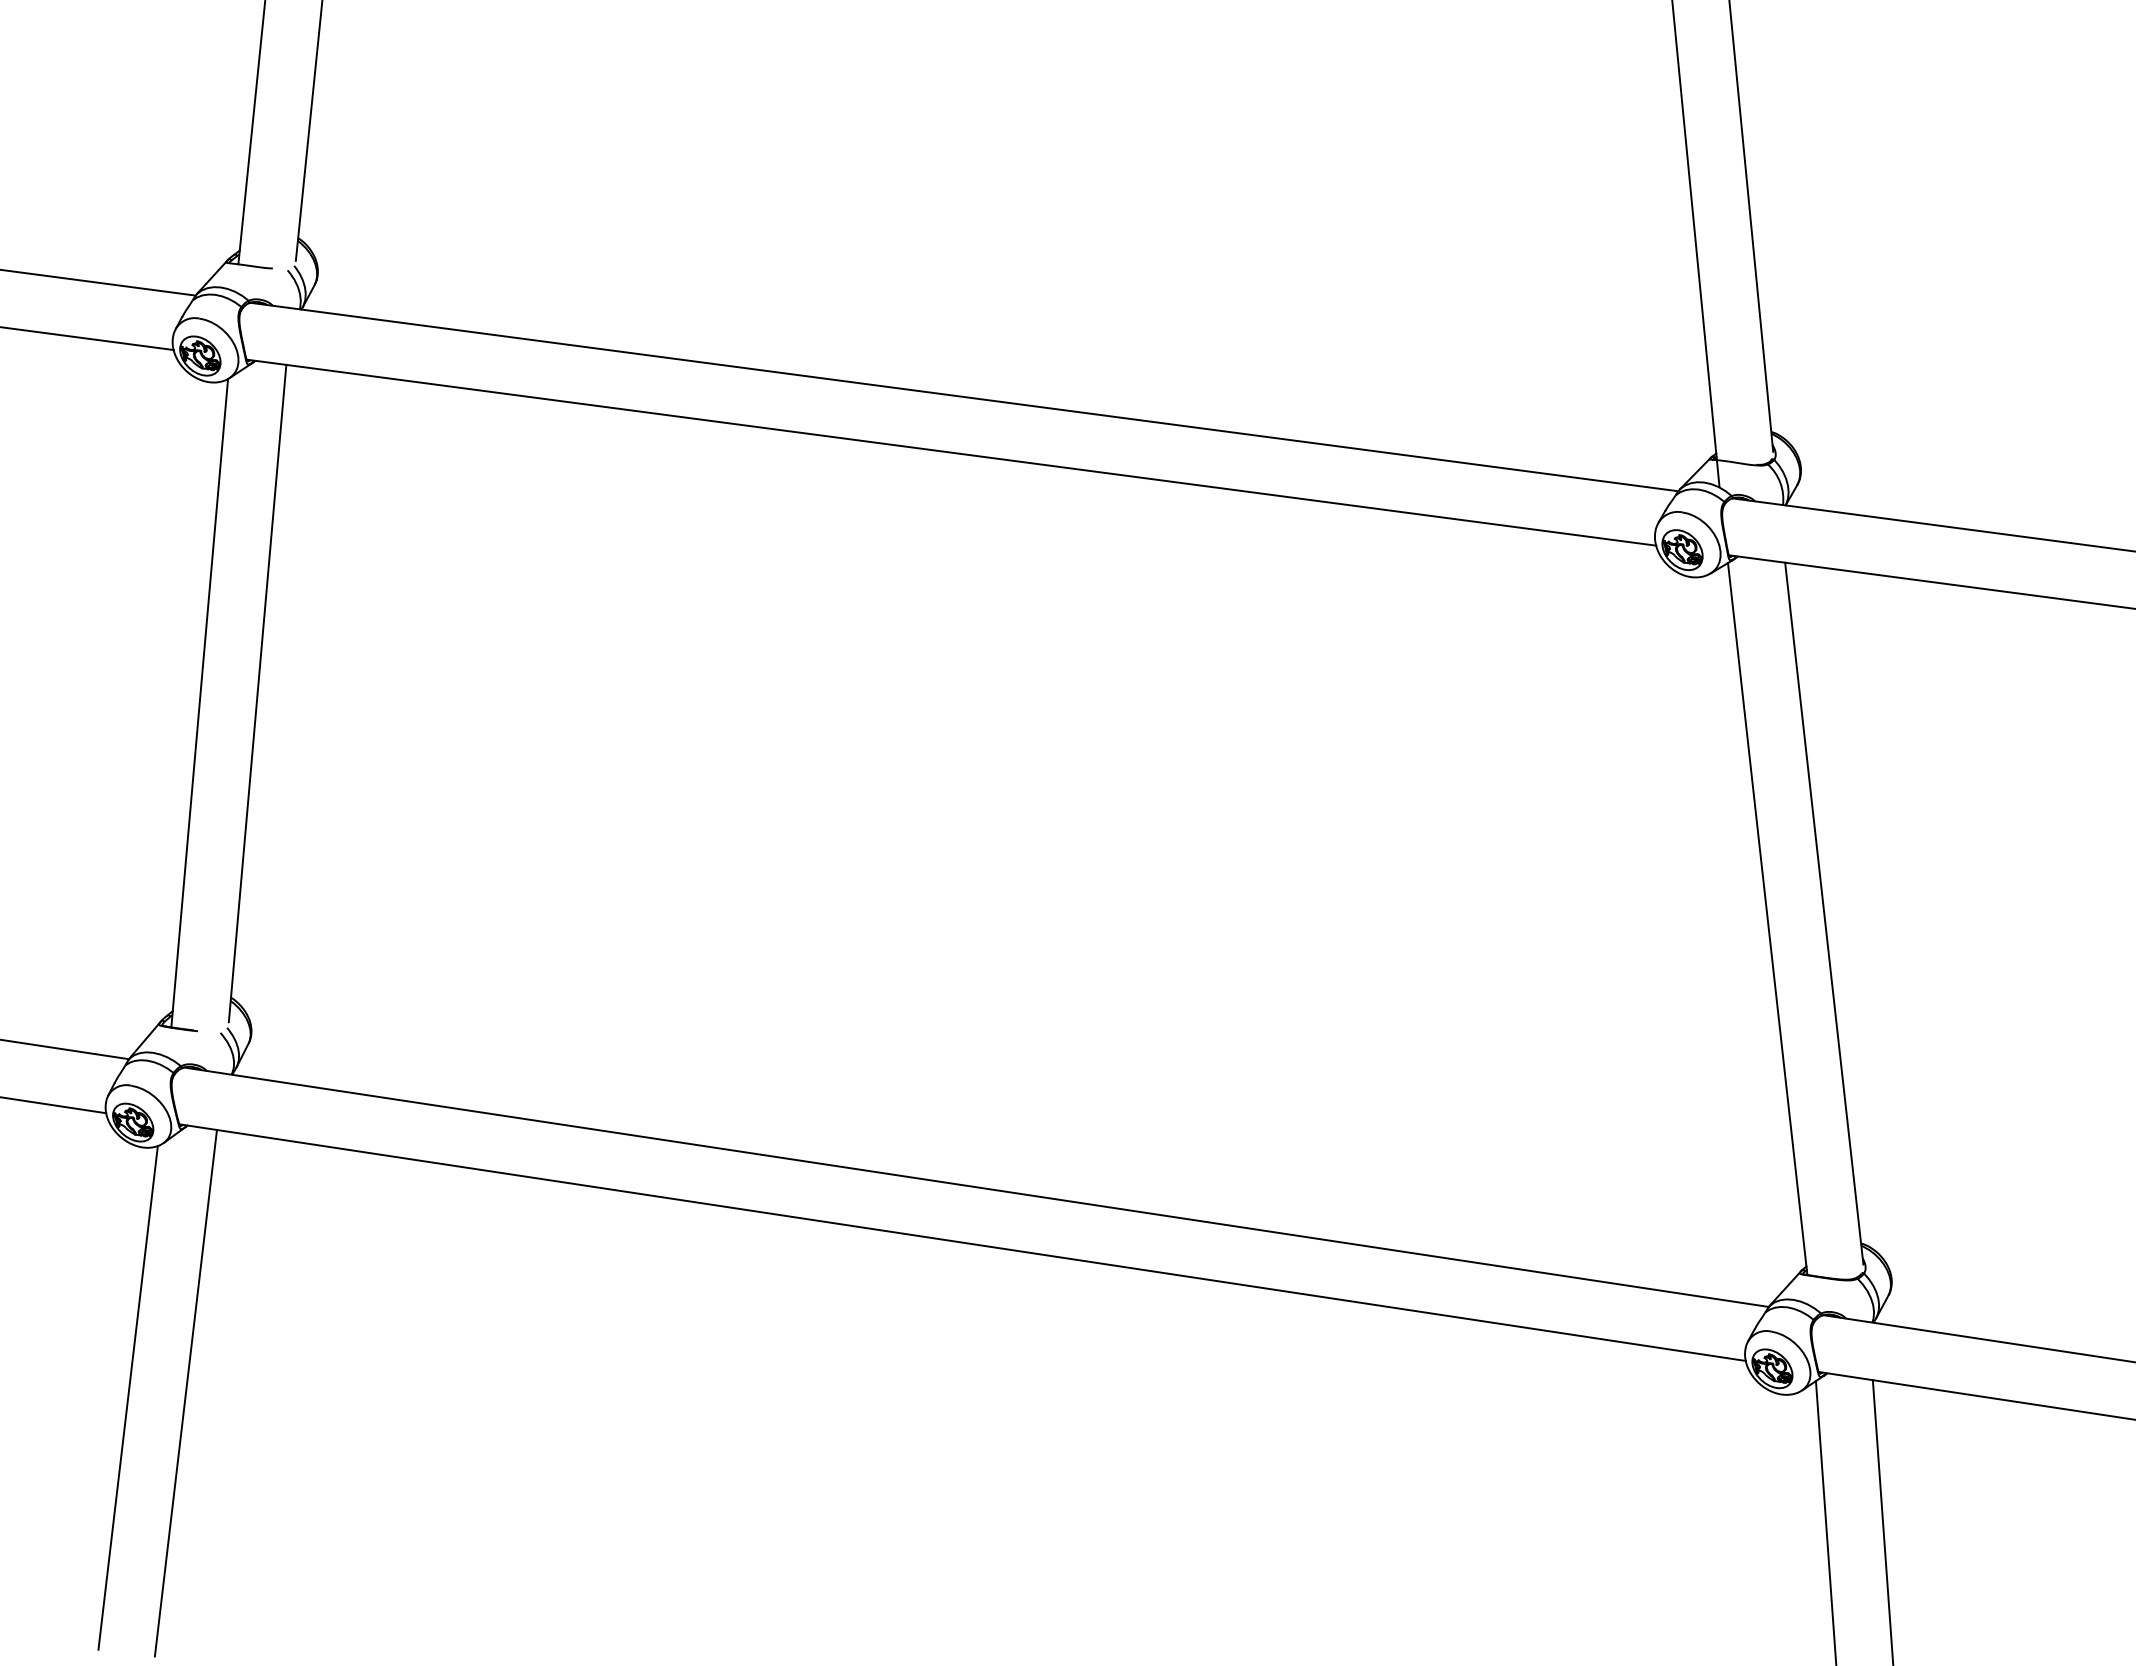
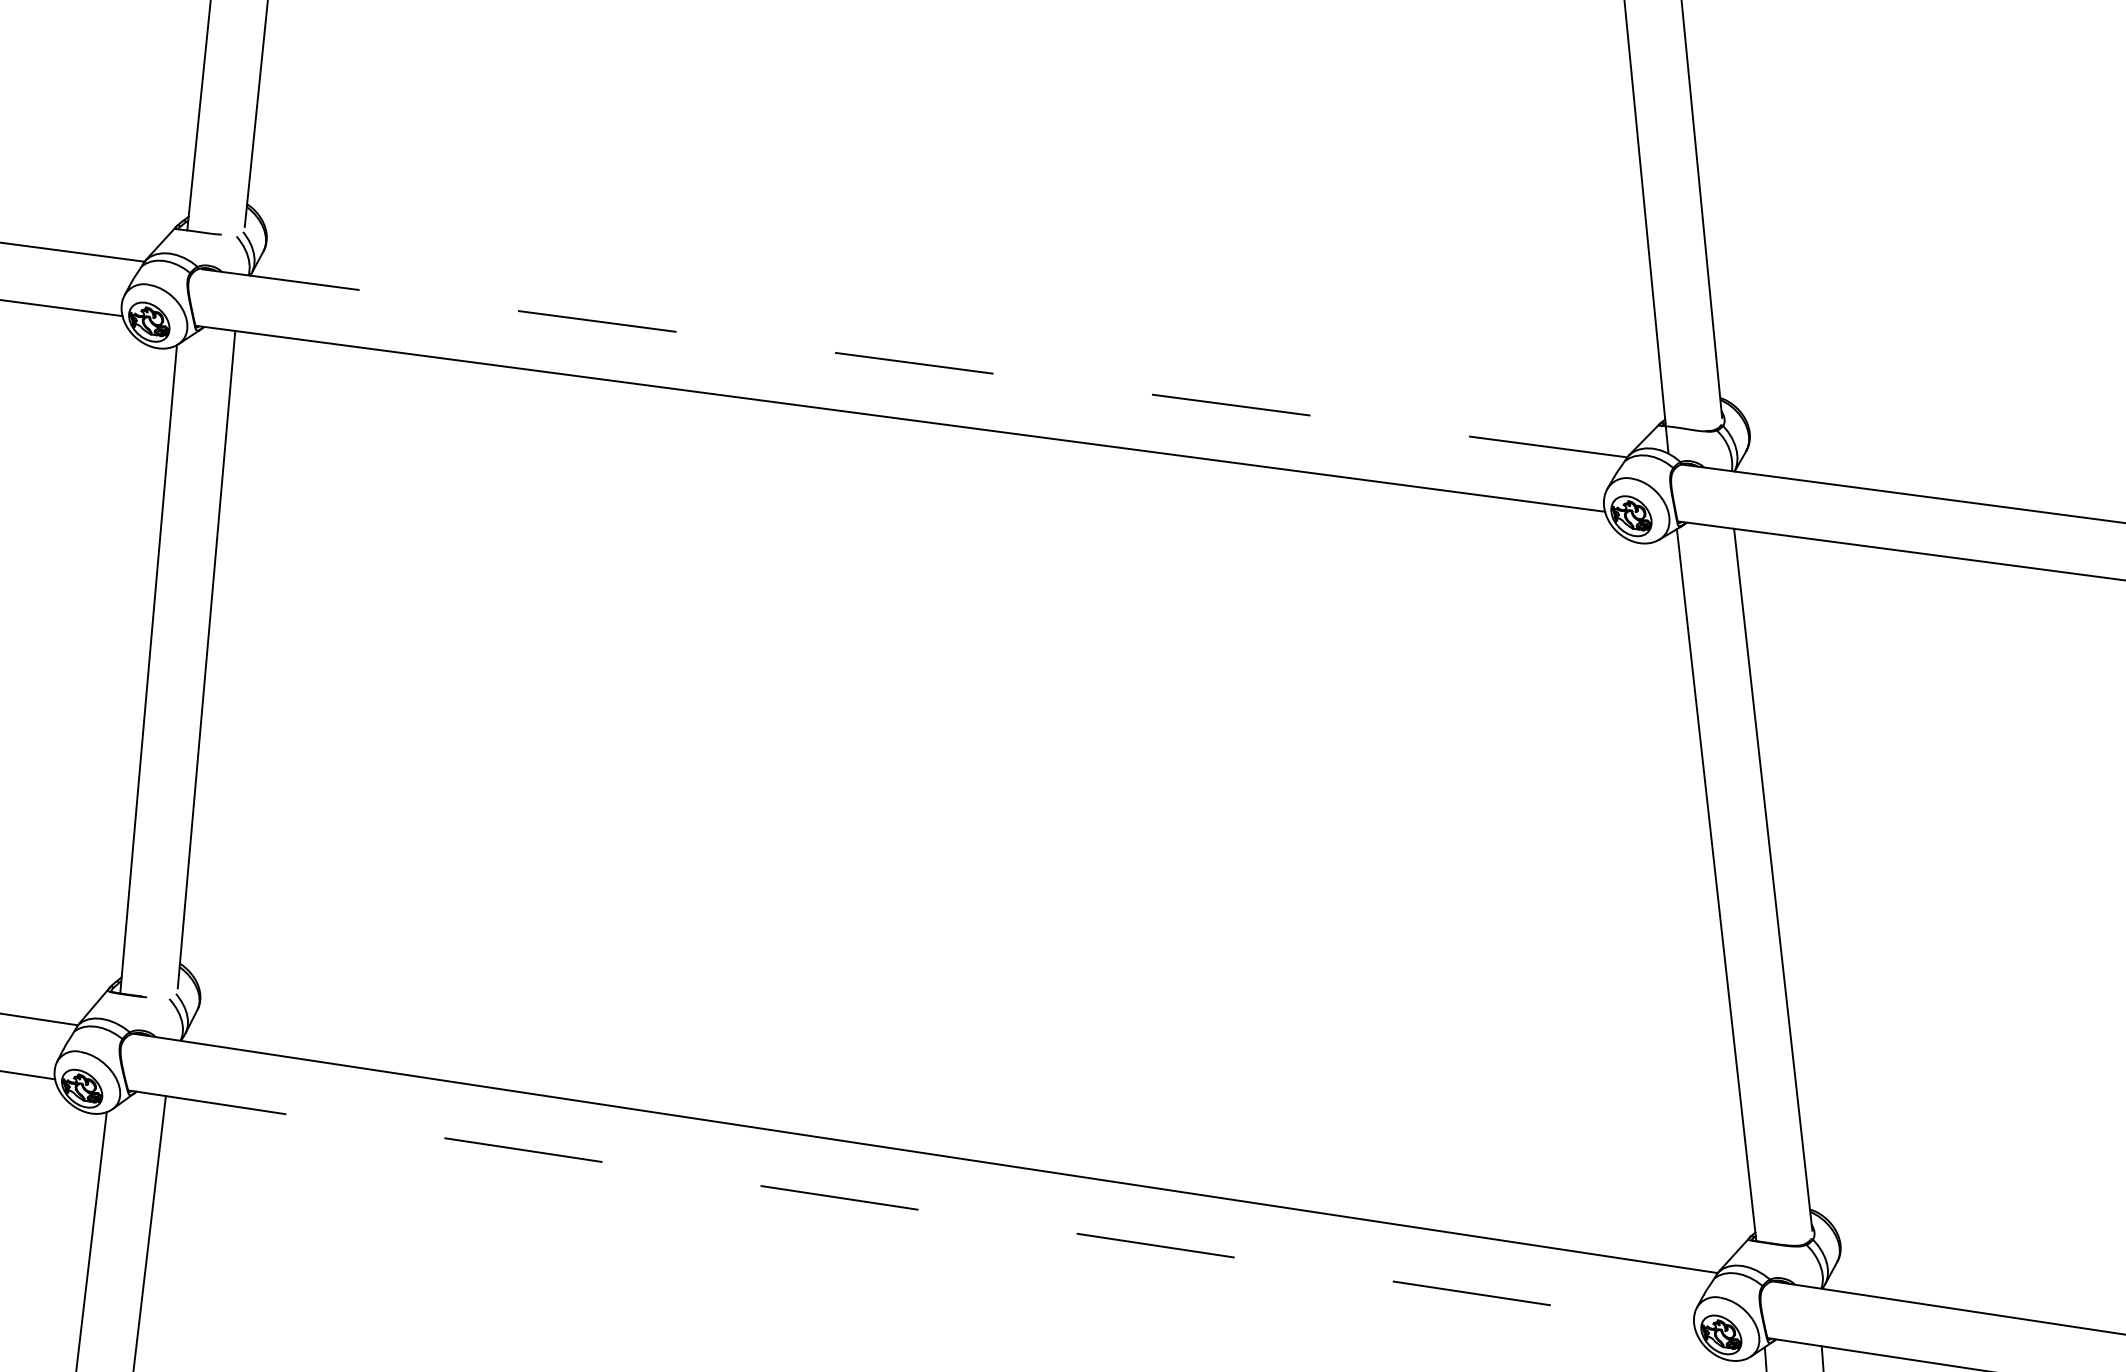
line: (963, 396) -> (912, 362), solid -> dashed
line: (963, 1242) -> (912, 1208), solid -> dashed

